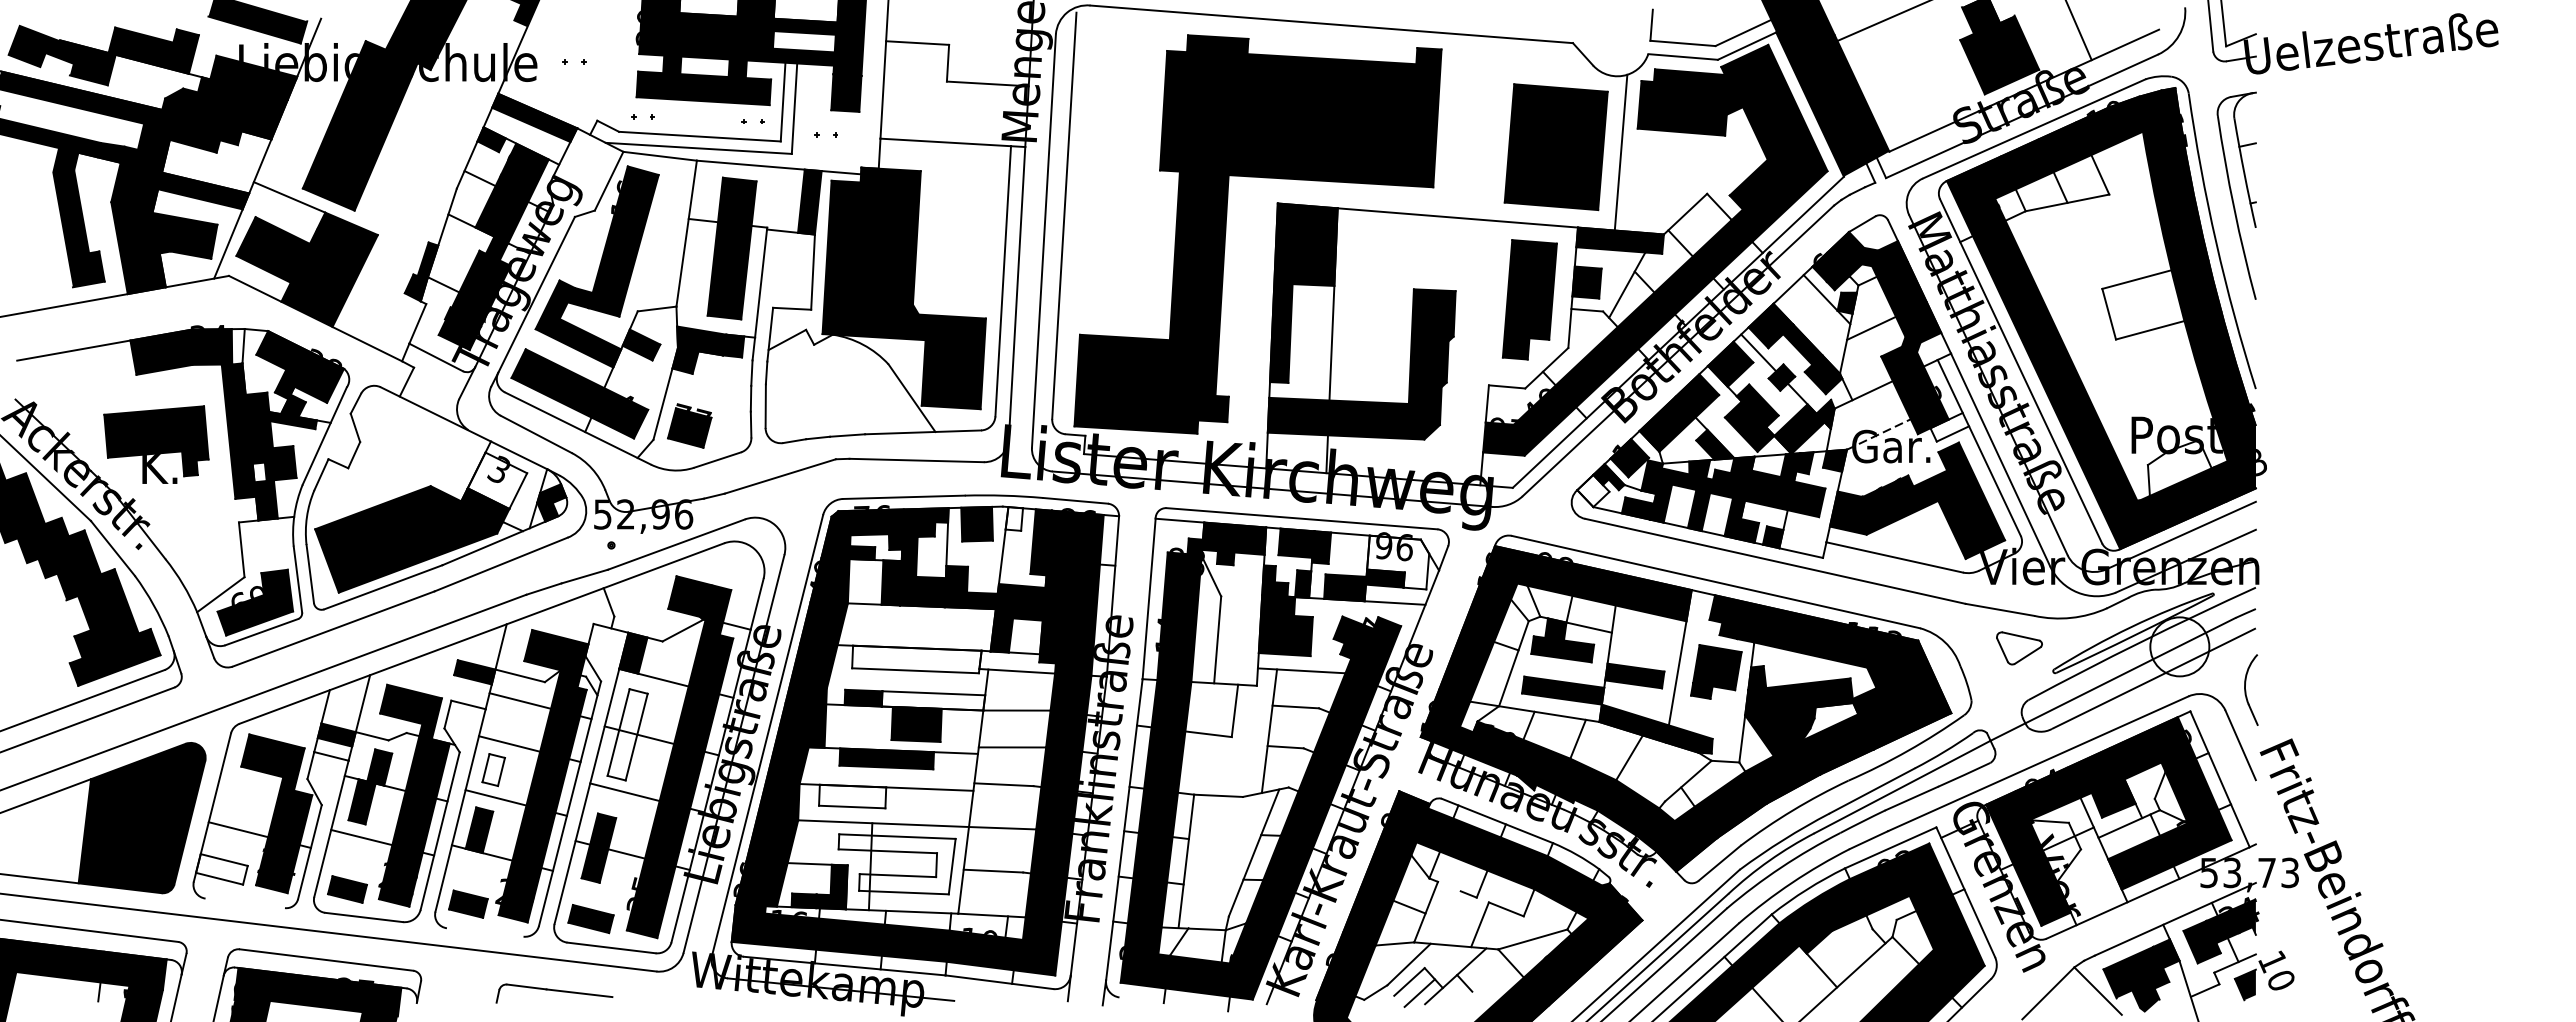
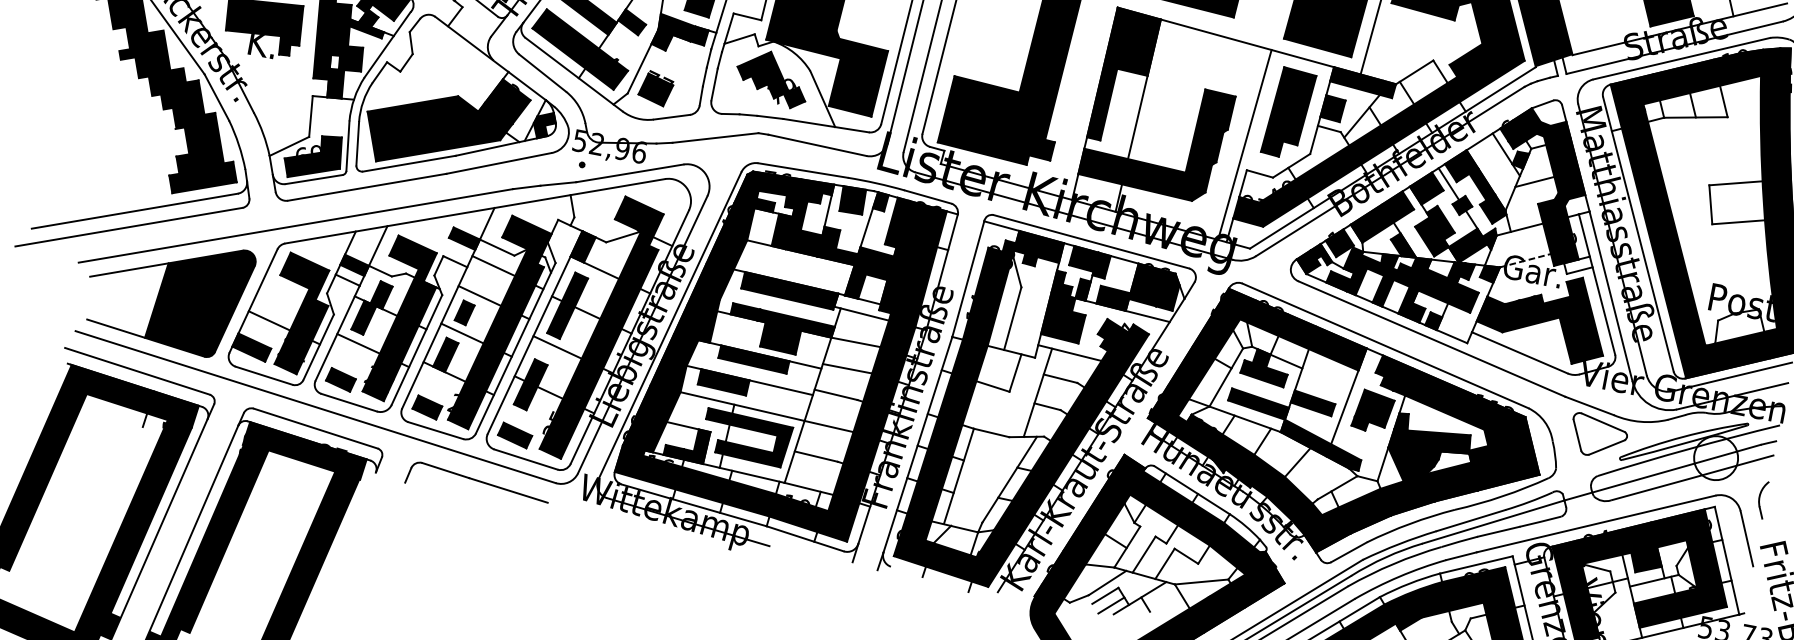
line: (1479, 352) -> (1244, 144), added
part: (840, 383) -> (772, 78), added
fill: (497, 480) -> (507, 101), added
fill: (1593, 490) -> (1308, 261), added
fill: (1014, 518) -> (880, 201), added
fill: (1398, 562) -> (1155, 287), added
part: (2019, 648) -> (1598, 436), size x1.67
fill: (916, 659) -> (789, 290), added
part: (2251, 689) -> (1762, 499), size x0.71
fill: (933, 700) -> (796, 323), added
fill: (627, 734) -> (567, 305), added
fill: (493, 770) -> (464, 313), added
fill: (852, 796) -> (723, 382), added
fill: (896, 864) -> (746, 438), added
fill: (221, 869) -> (251, 347), added
line: (244, 903) -> (263, 375), added
line: (1449, 917) -> (1143, 554), added
line: (484, 932) -> (435, 430), added
part: (554, 993) -> (477, 484), size x1.67

